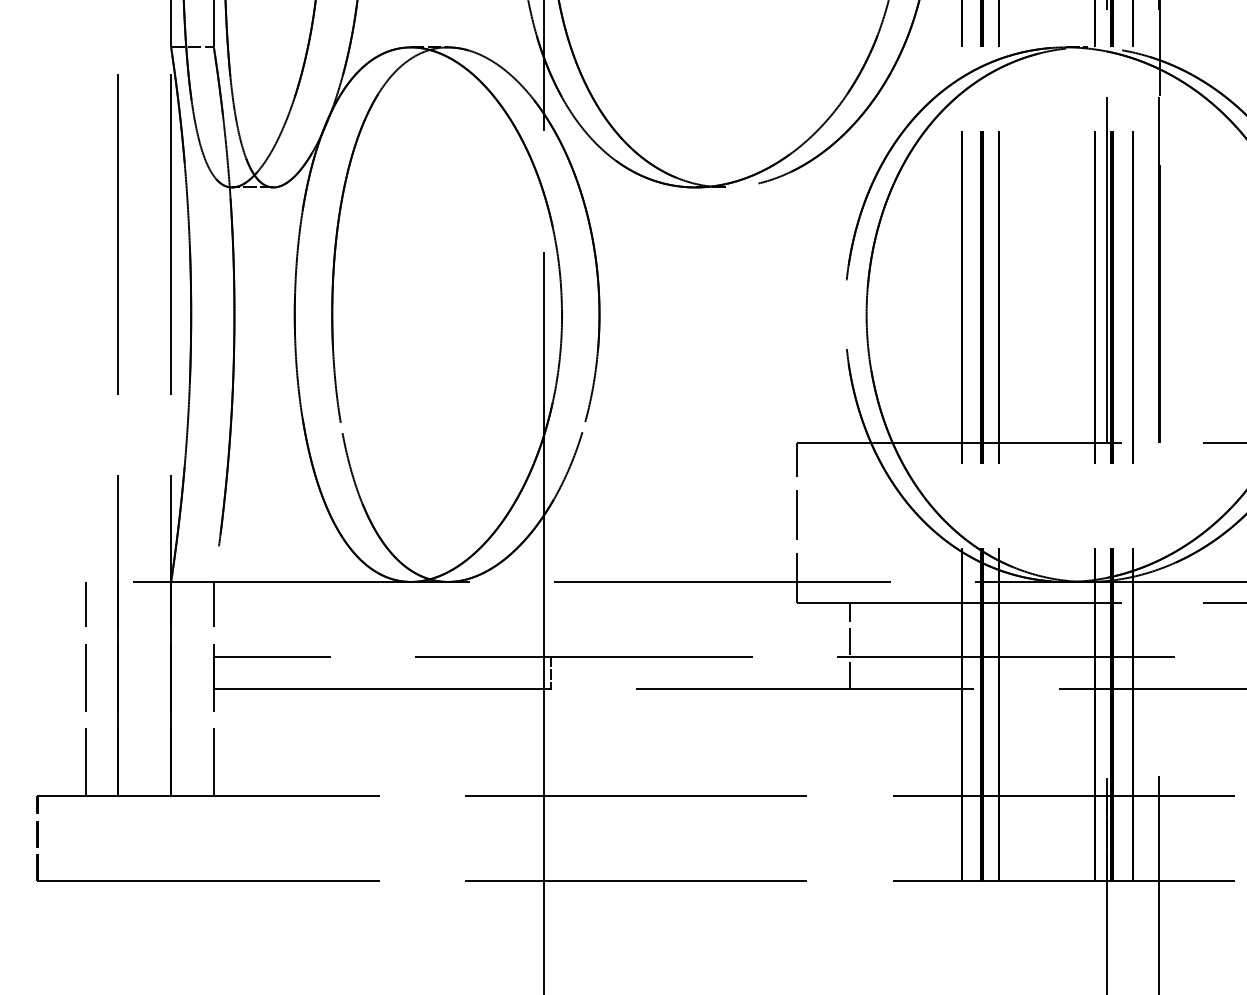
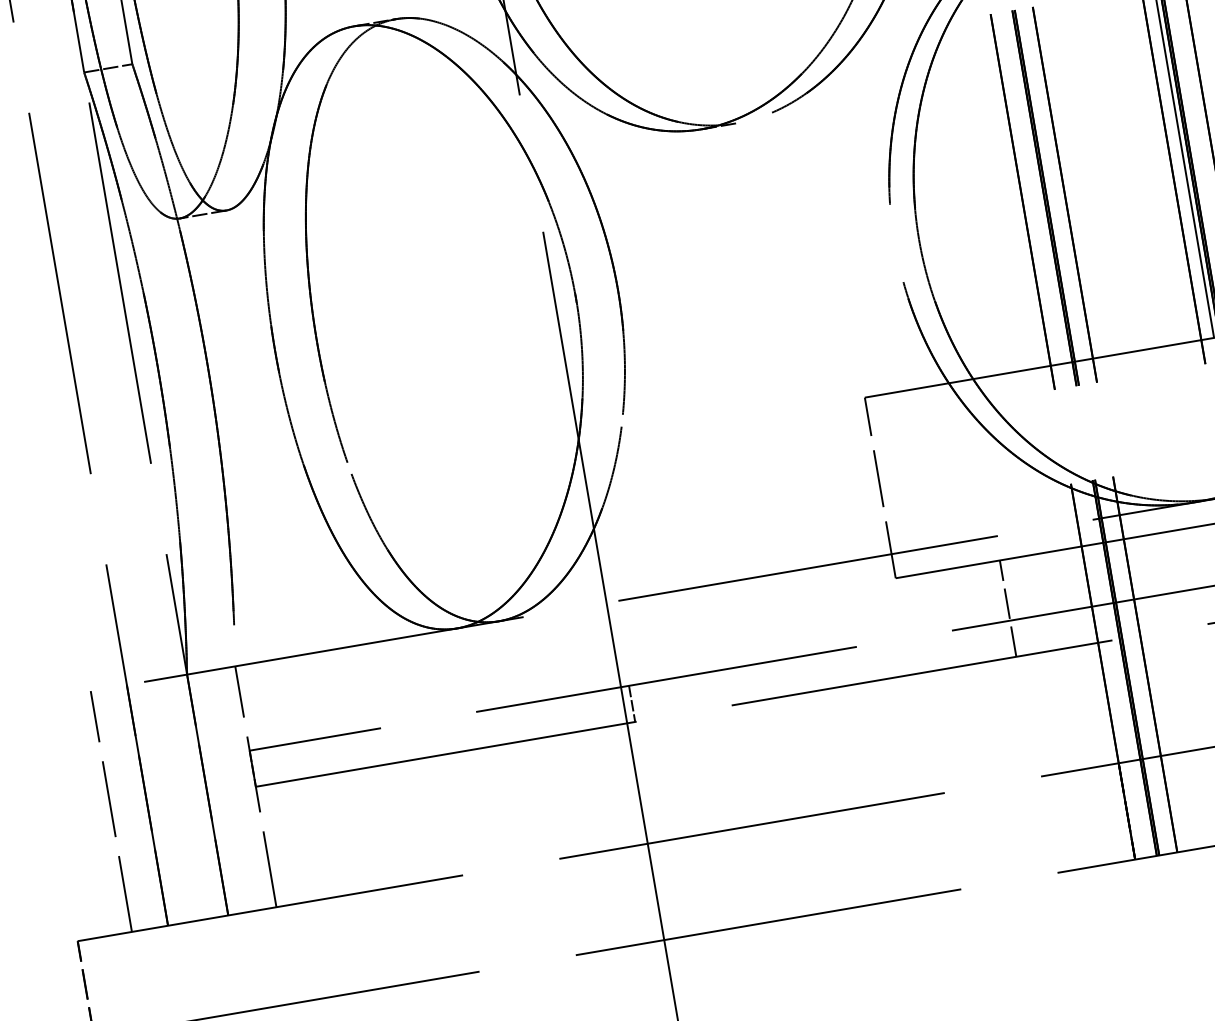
line: (850, 645) -> (1008, 607), moved

